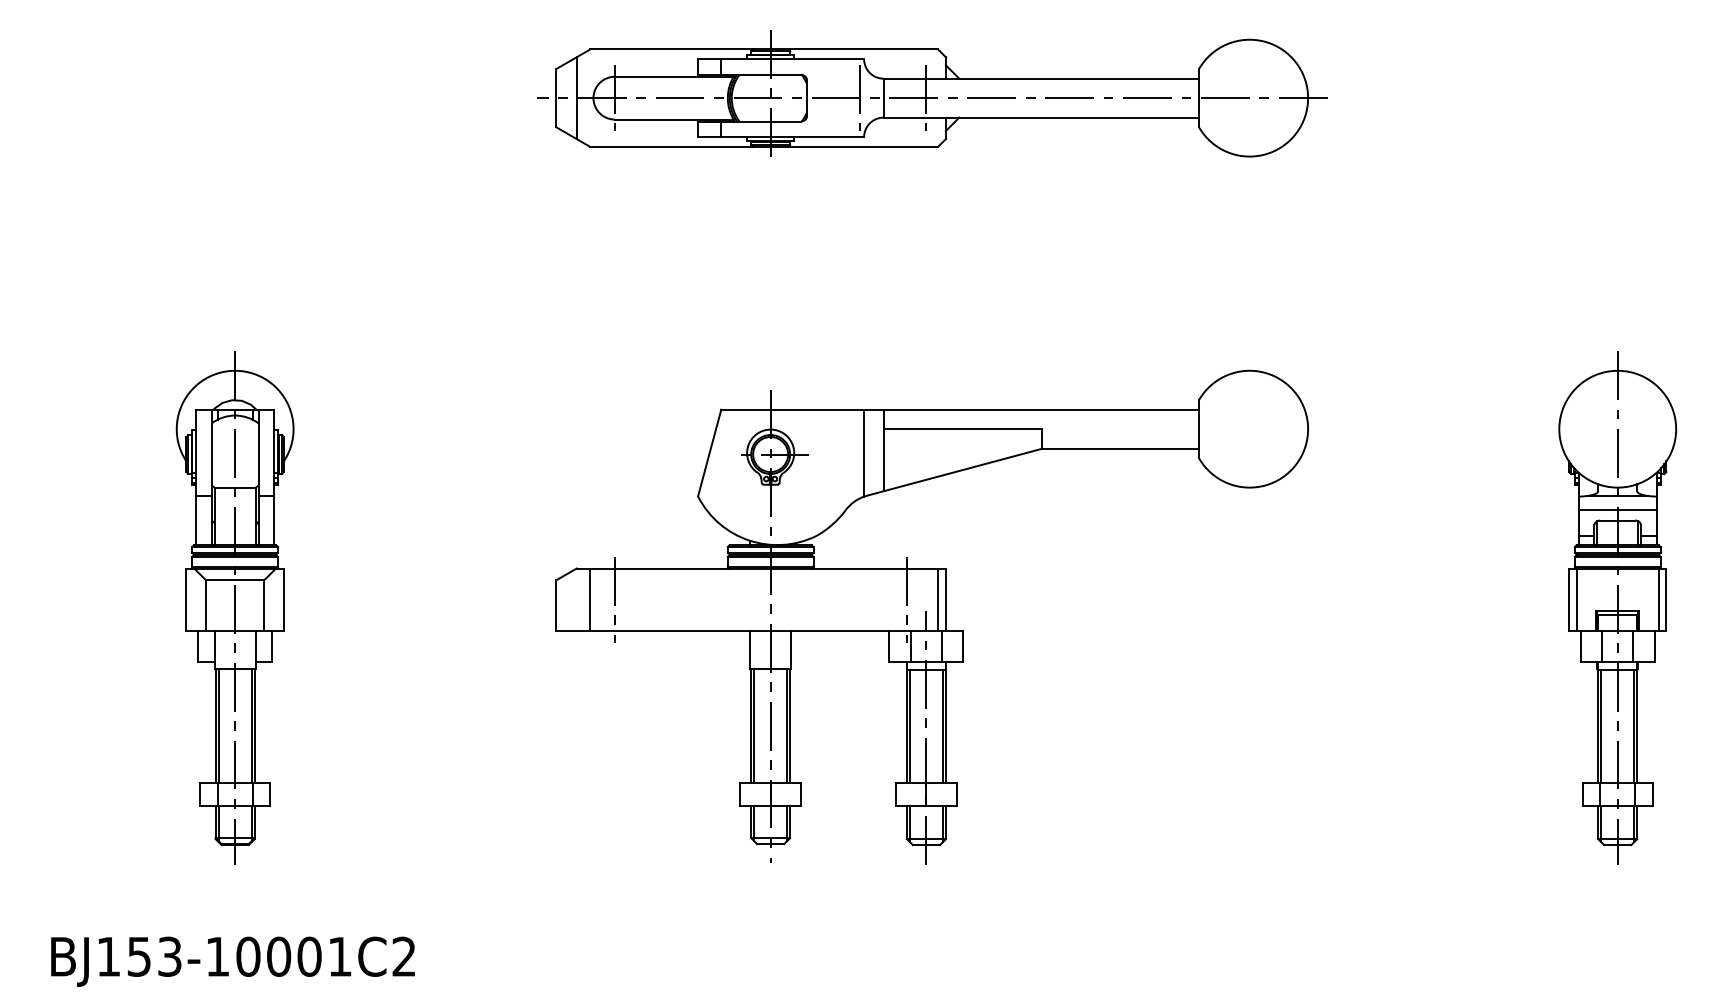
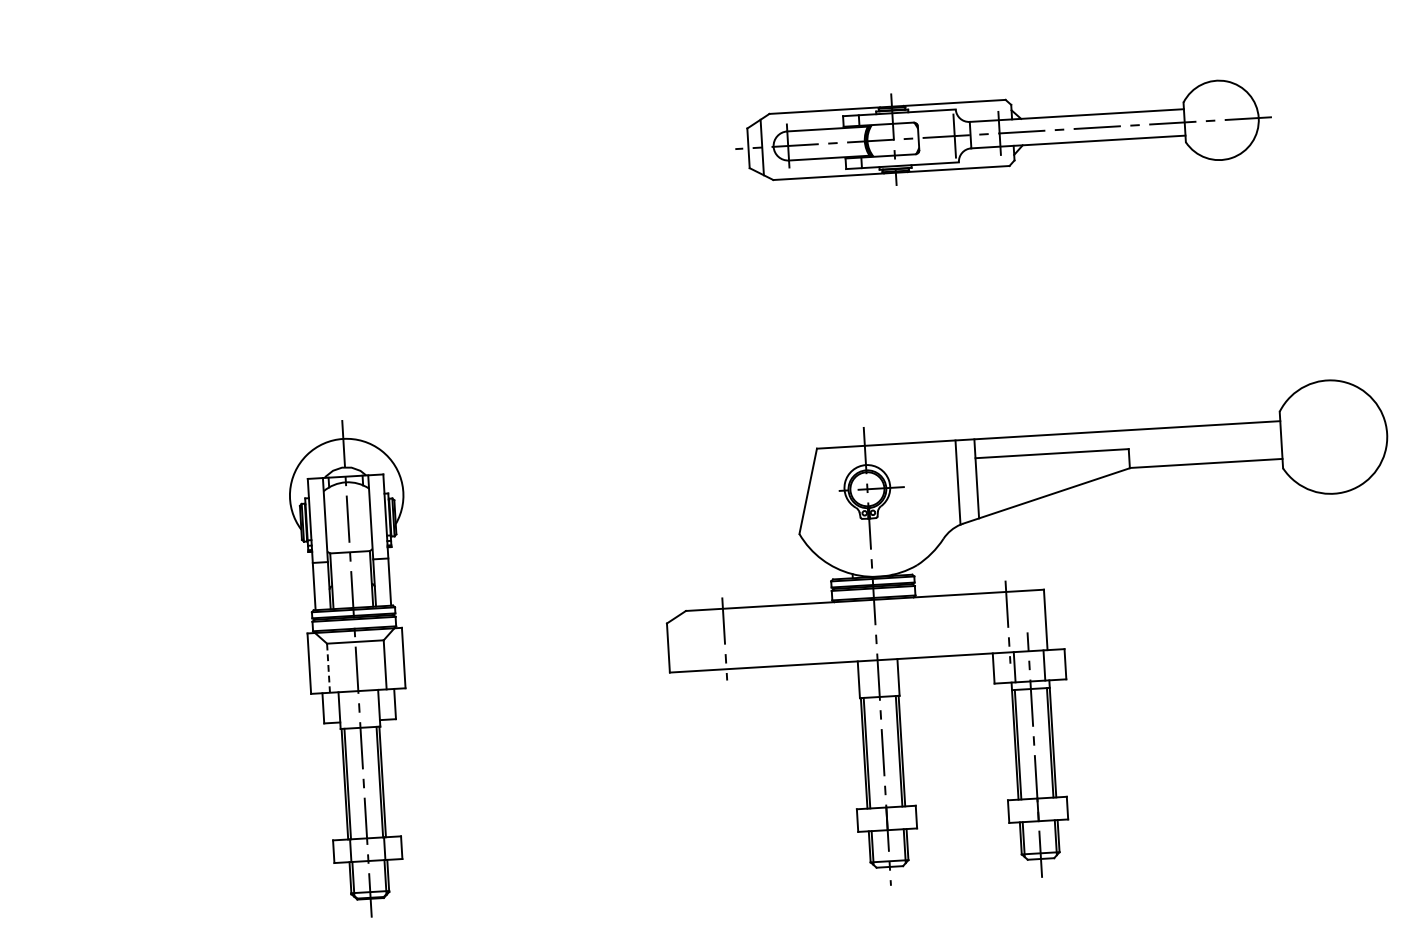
part: (932, 93) -> (1003, 129), size x0.7
line: (590, 599) -> (701, 640), removed
line: (938, 599) -> (1038, 620), removed
line: (205, 606) -> (328, 669), solid -> dashed

